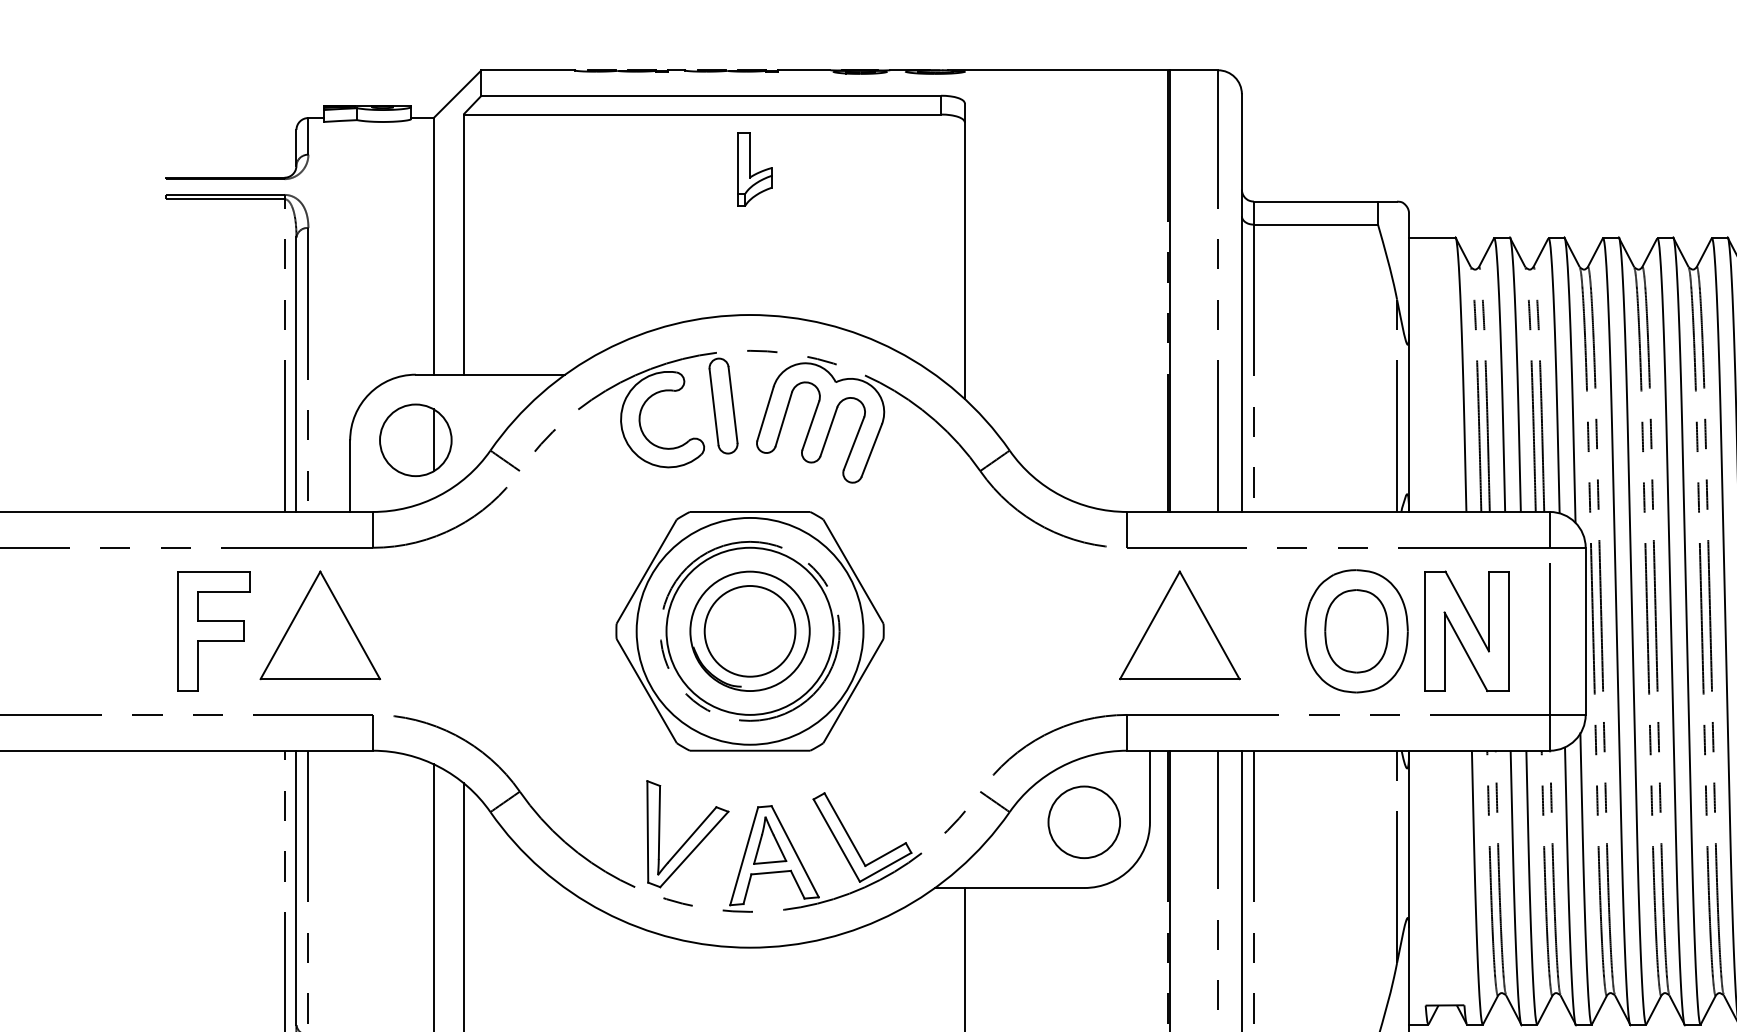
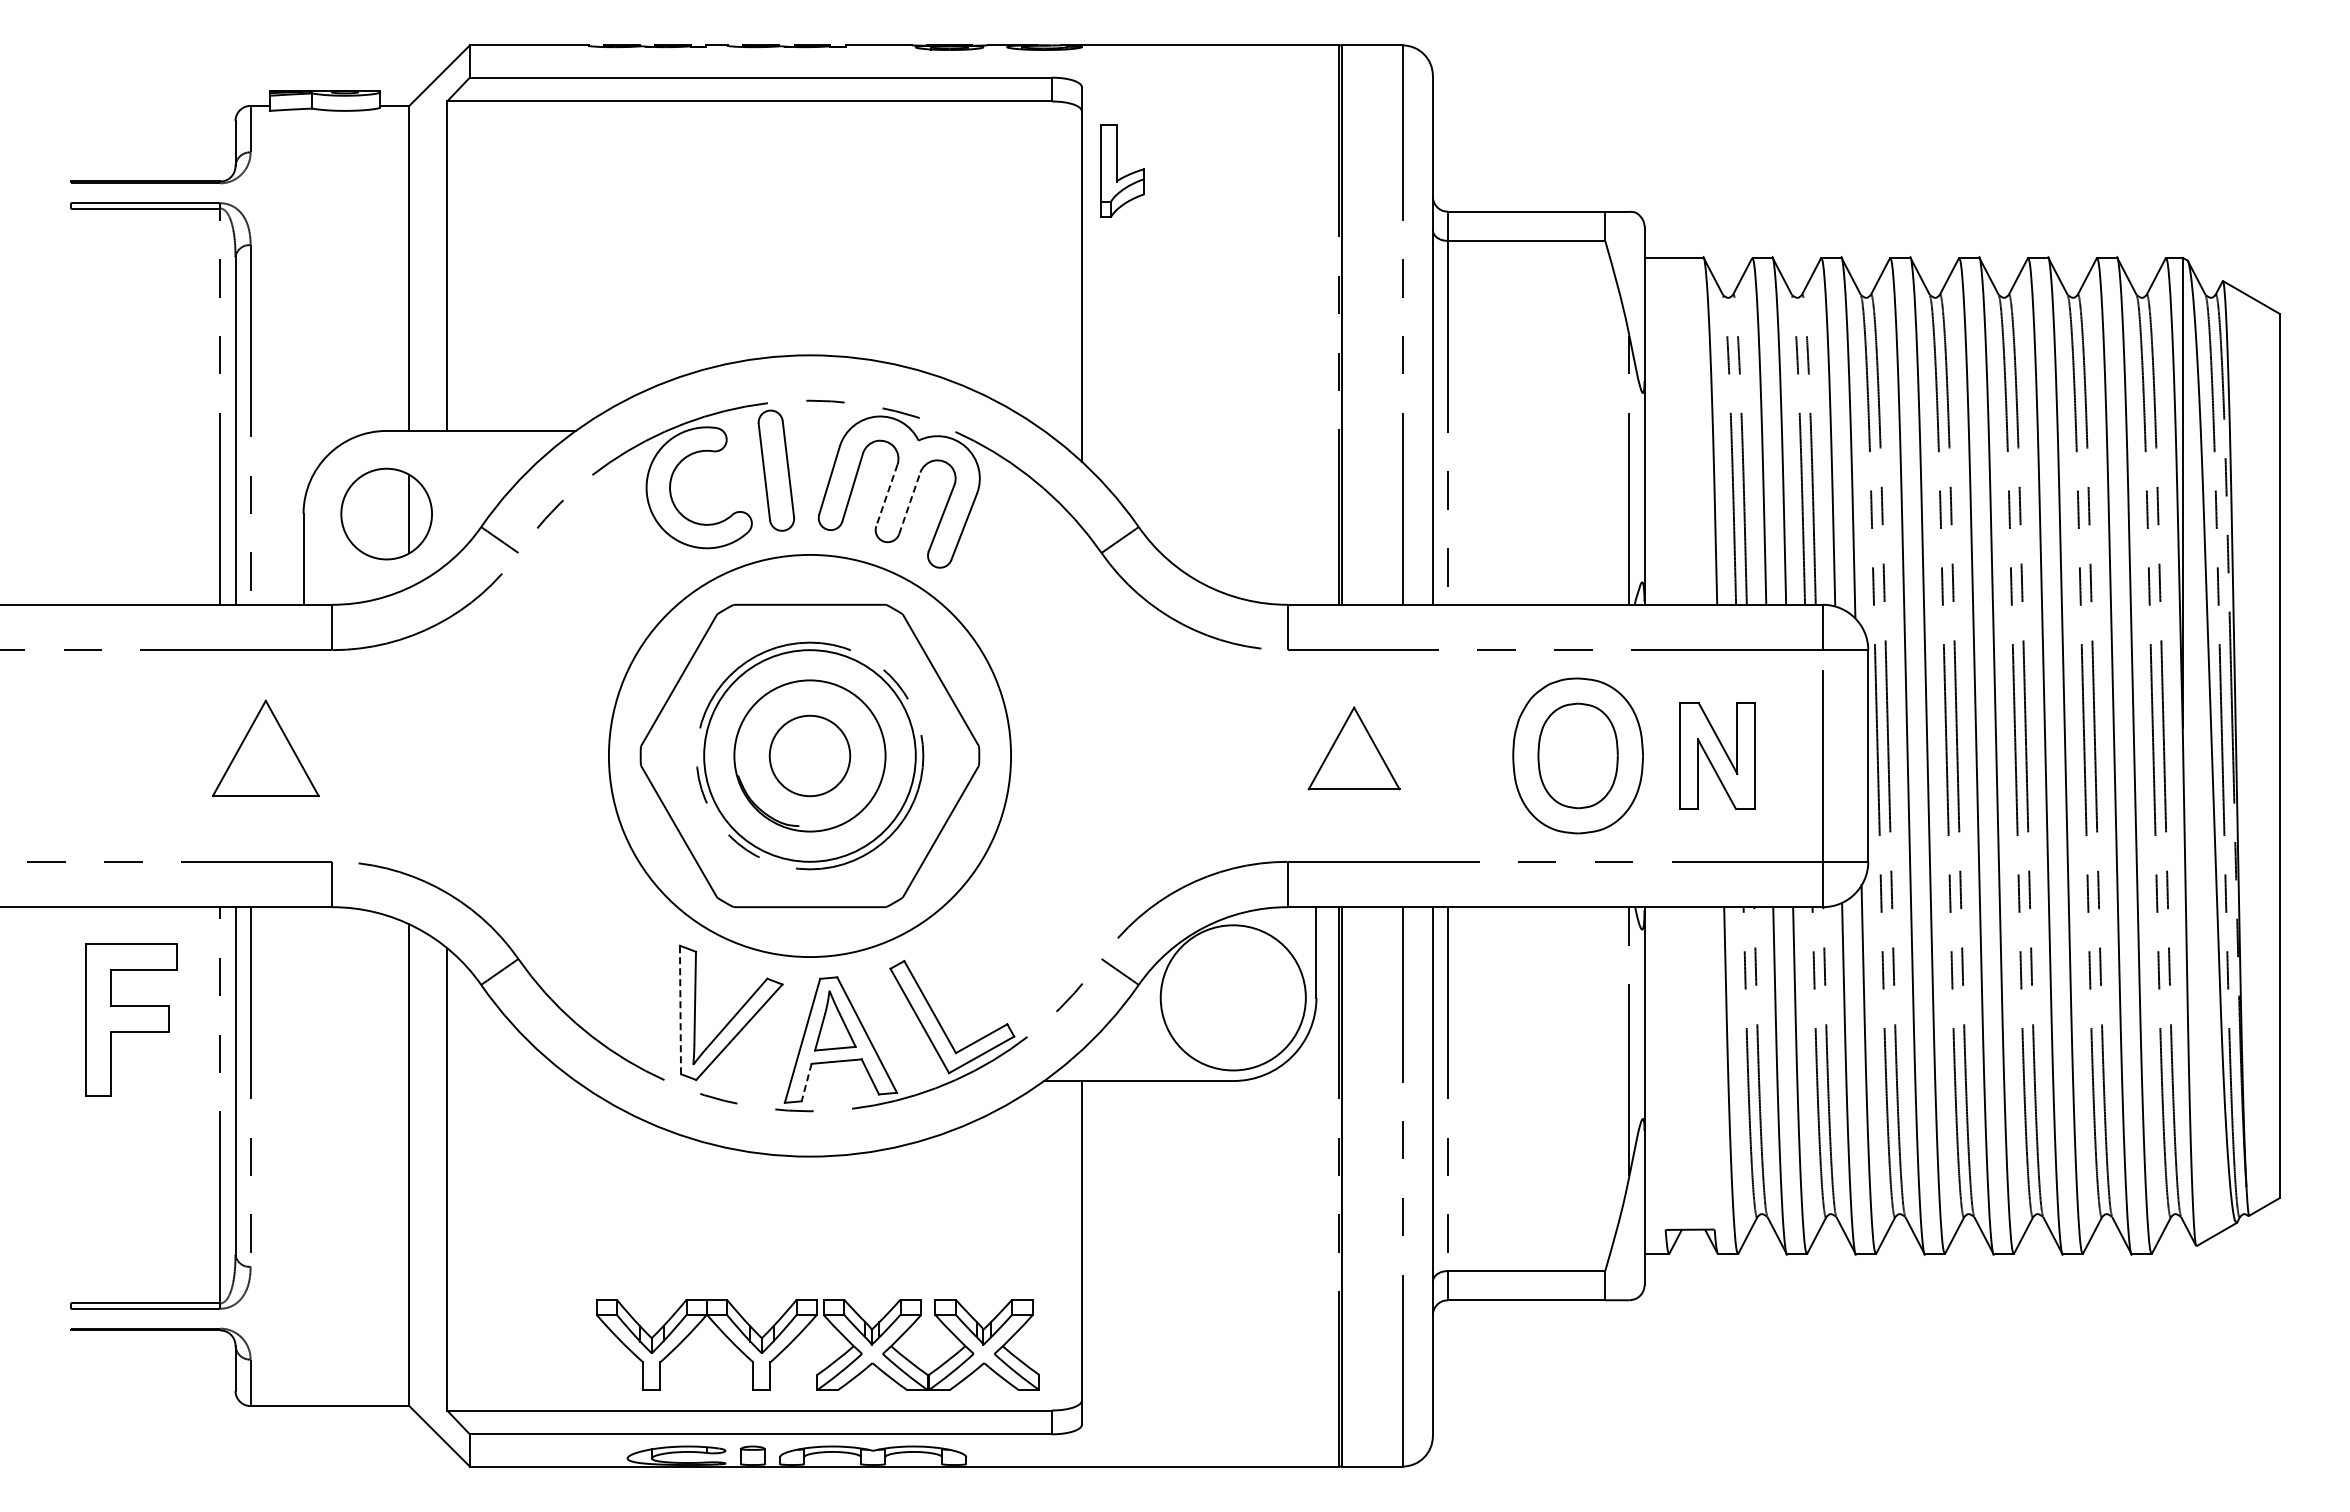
part: (754, 169) -> (1122, 170), moved
line: (810, 425) -> (886, 495), solid -> dashed
line: (828, 431) -> (909, 503), solid -> dashed
part: (320, 625) -> (265, 748), size x0.7
part: (1179, 625) -> (1353, 748), size x0.6
part: (214, 630) -> (131, 1019), moved
circle: (749, 630) -> (809, 755), size x0.7
circle: (749, 630) -> (809, 755), size x1.4
part: (1466, 630) -> (1717, 755), size x0.7
circle: (1083, 822) -> (1232, 997), size x1.6
line: (647, 831) -> (680, 1009), solid -> dashed
line: (747, 889) -> (806, 1083), solid -> dashed

